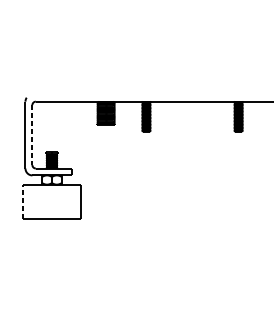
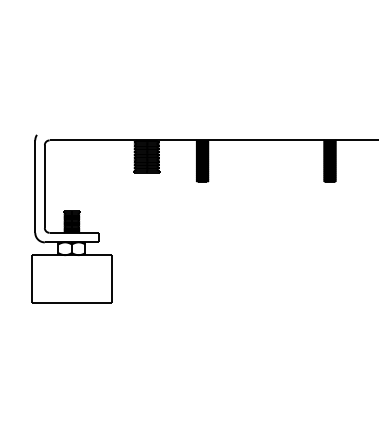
line: (32, 135) -> (44, 187), dashed -> solid
line: (23, 202) -> (32, 279), dashed -> solid

